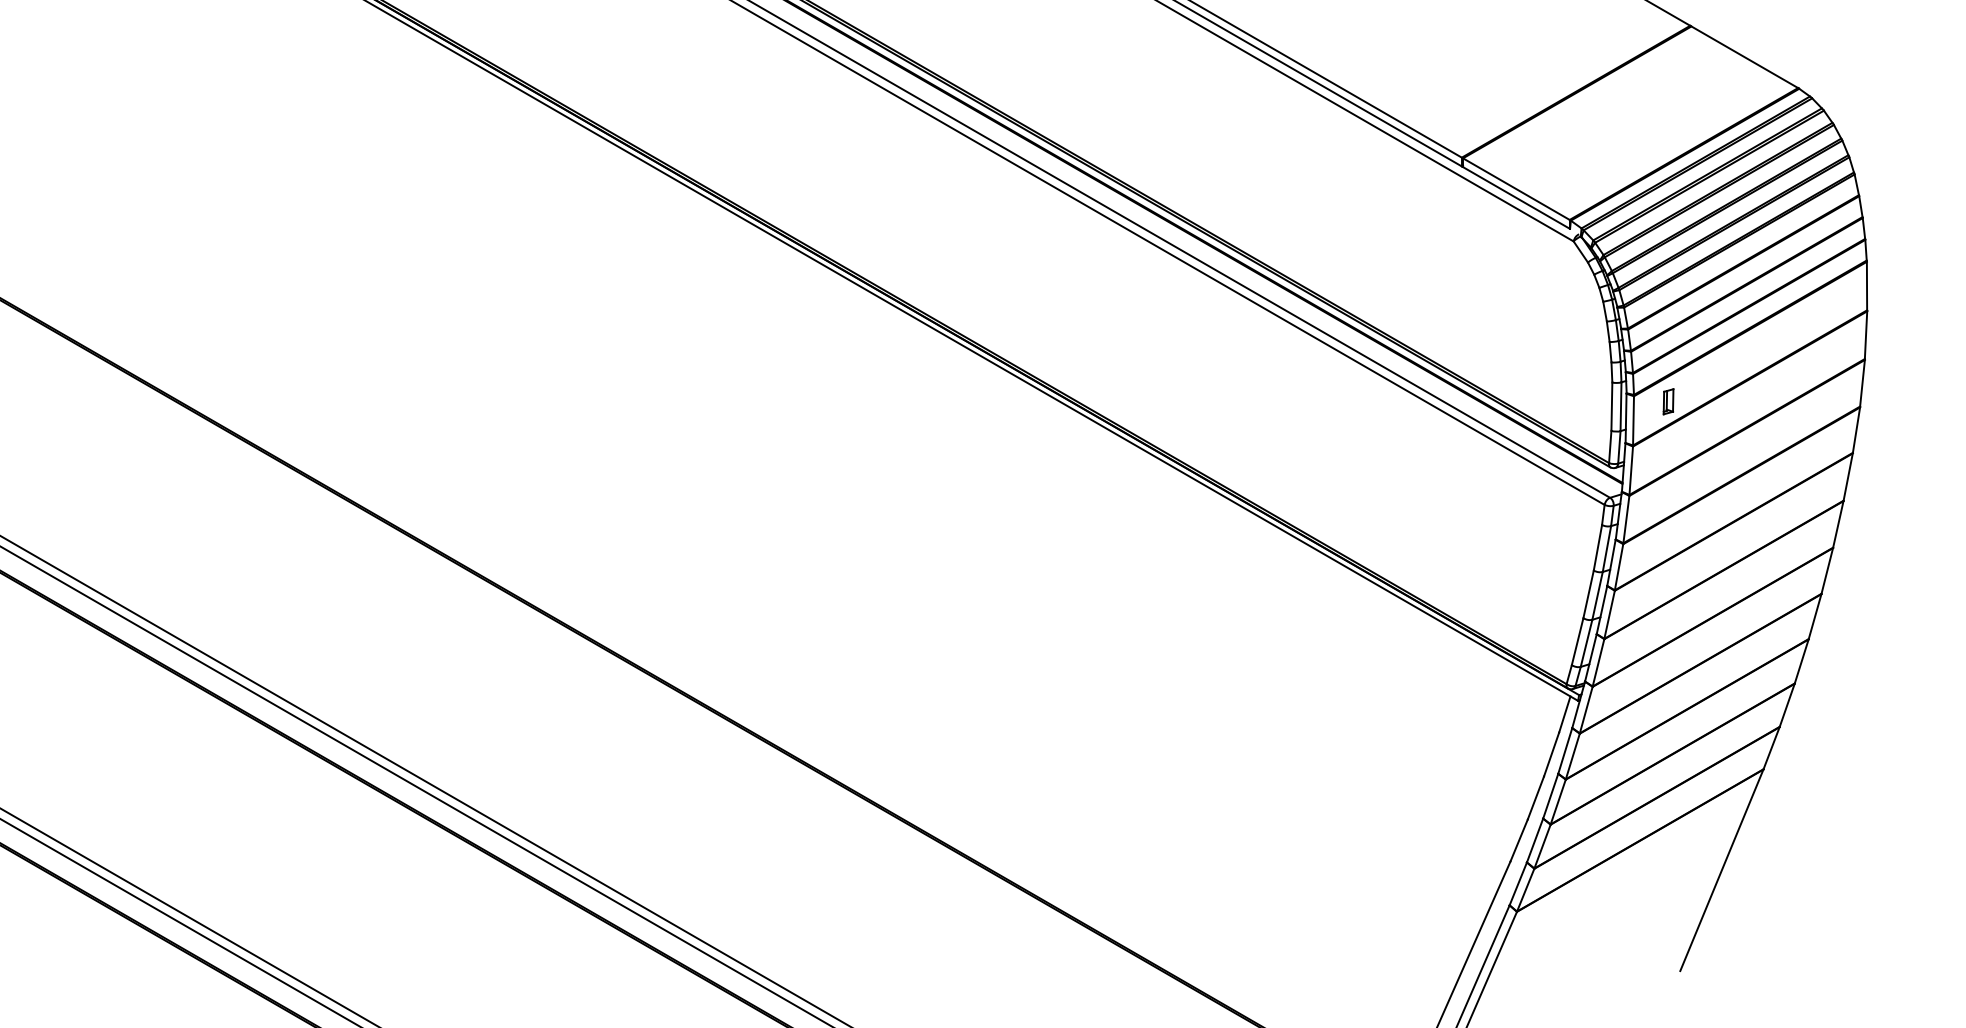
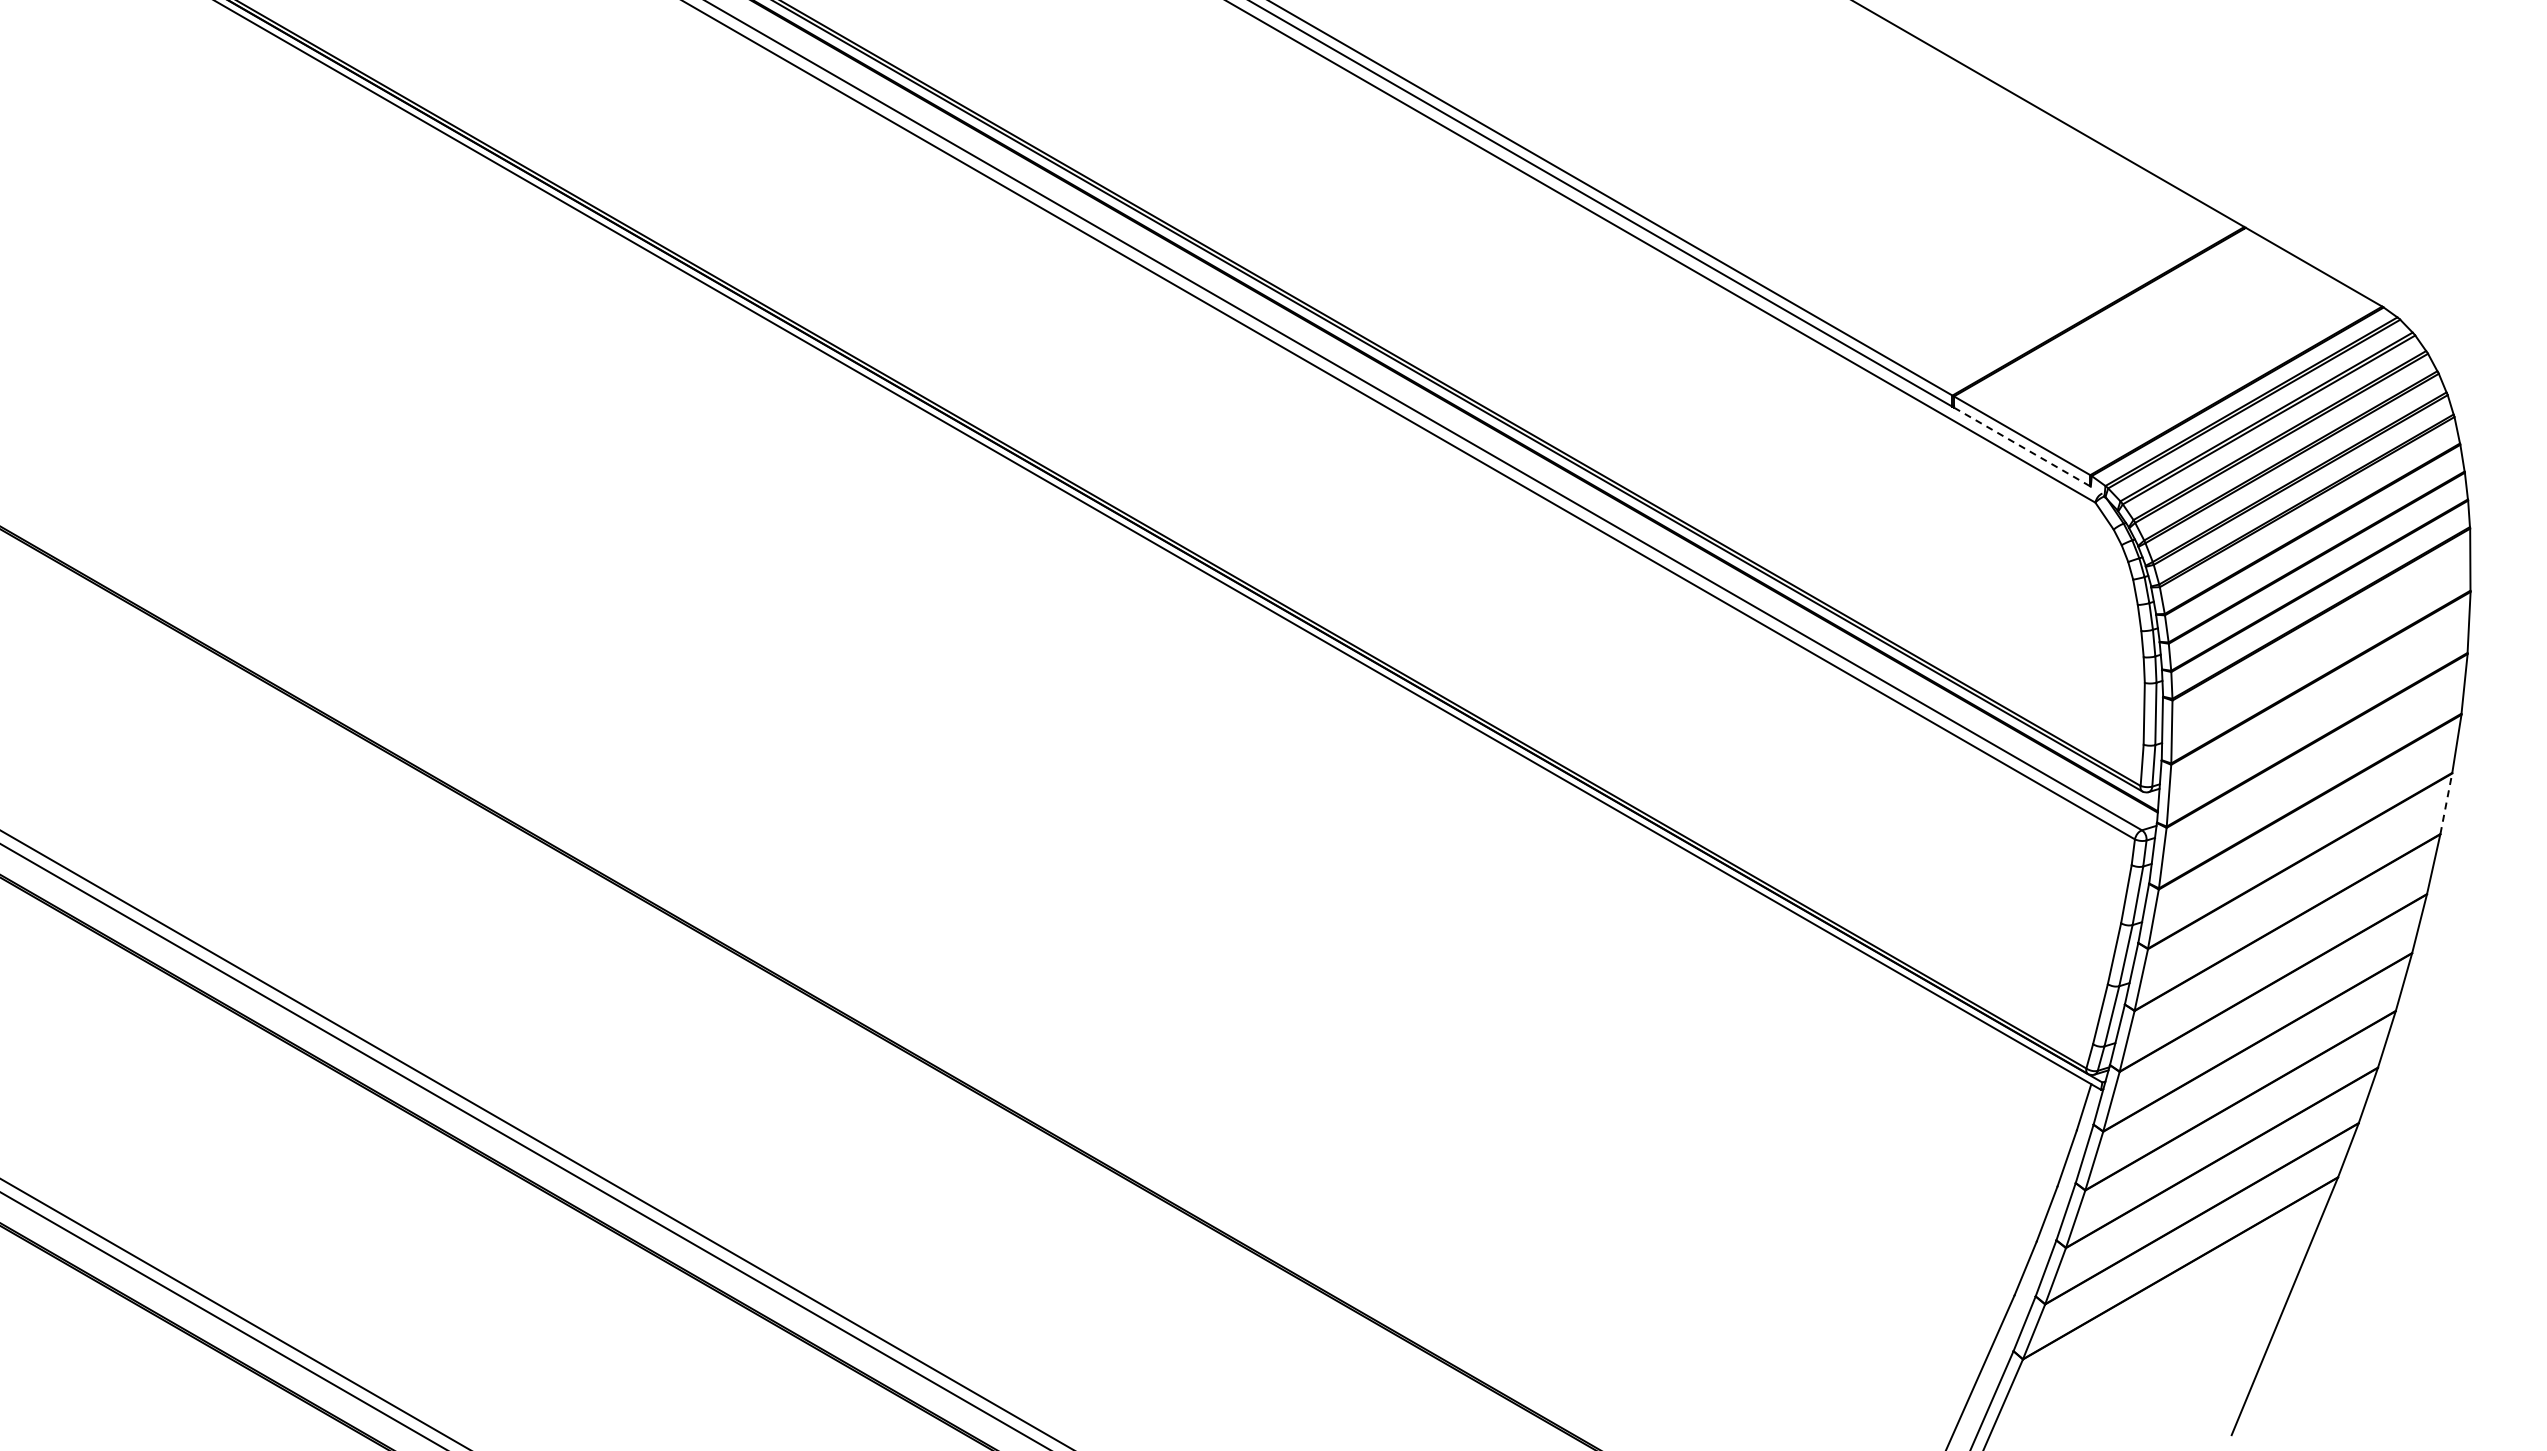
line: (1516, 198) -> (2022, 447), solid -> dashed
part: (1668, 401) -> (2216, 707), removed
line: (1848, 476) -> (2446, 803), solid -> dashed

